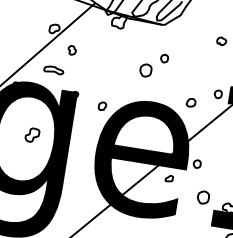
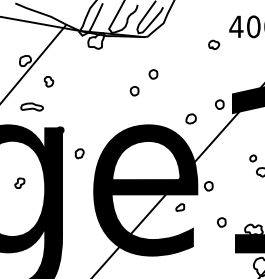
part: (145, 70) -> (134, 91), size x0.62
part: (102, 106) -> (79, 153), moved
part: (32, 134) -> (19, 182), size x0.62
part: (203, 197) -> (221, 222), size x0.62

